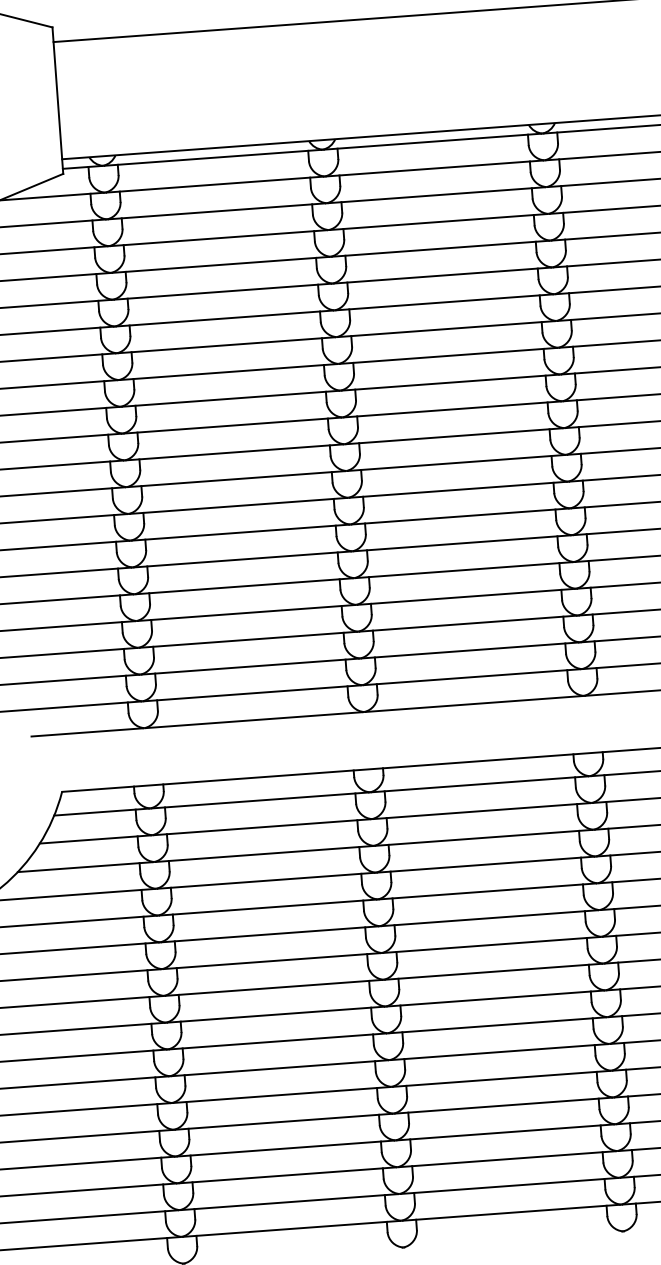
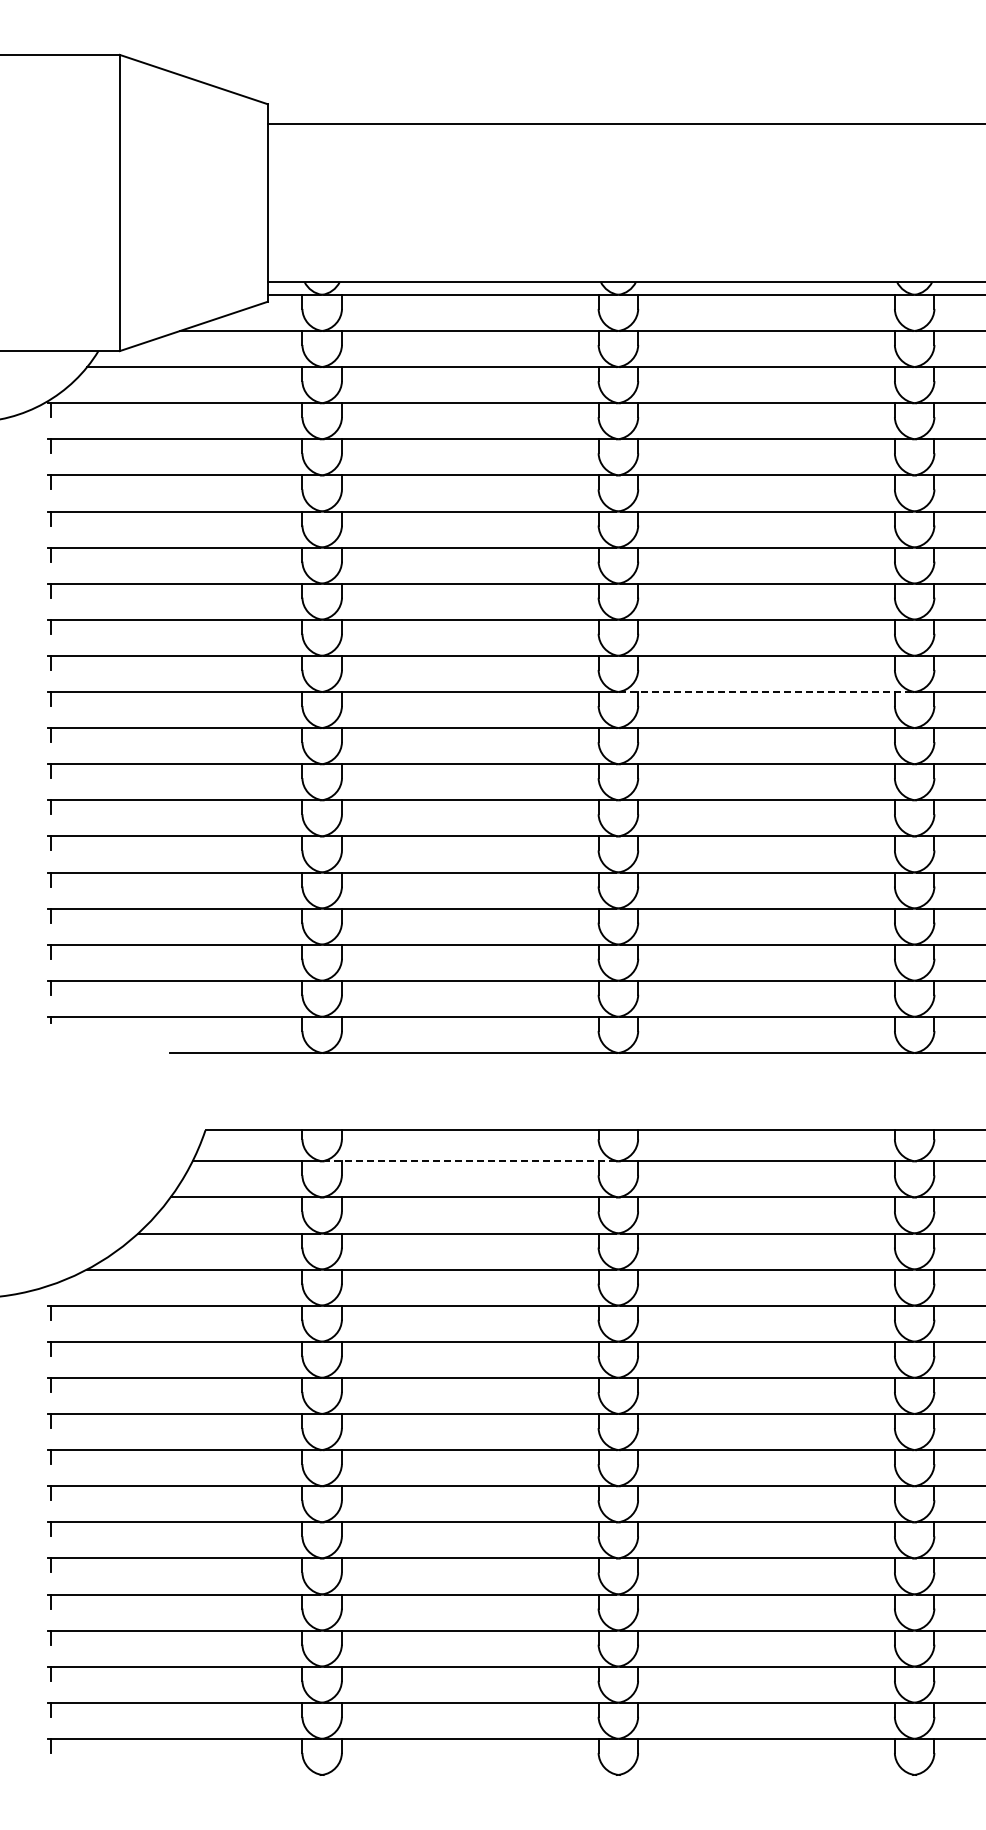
line: (454, 436) -> (766, 692), solid -> dashed
line: (260, 800) -> (470, 1161), solid -> dashed

